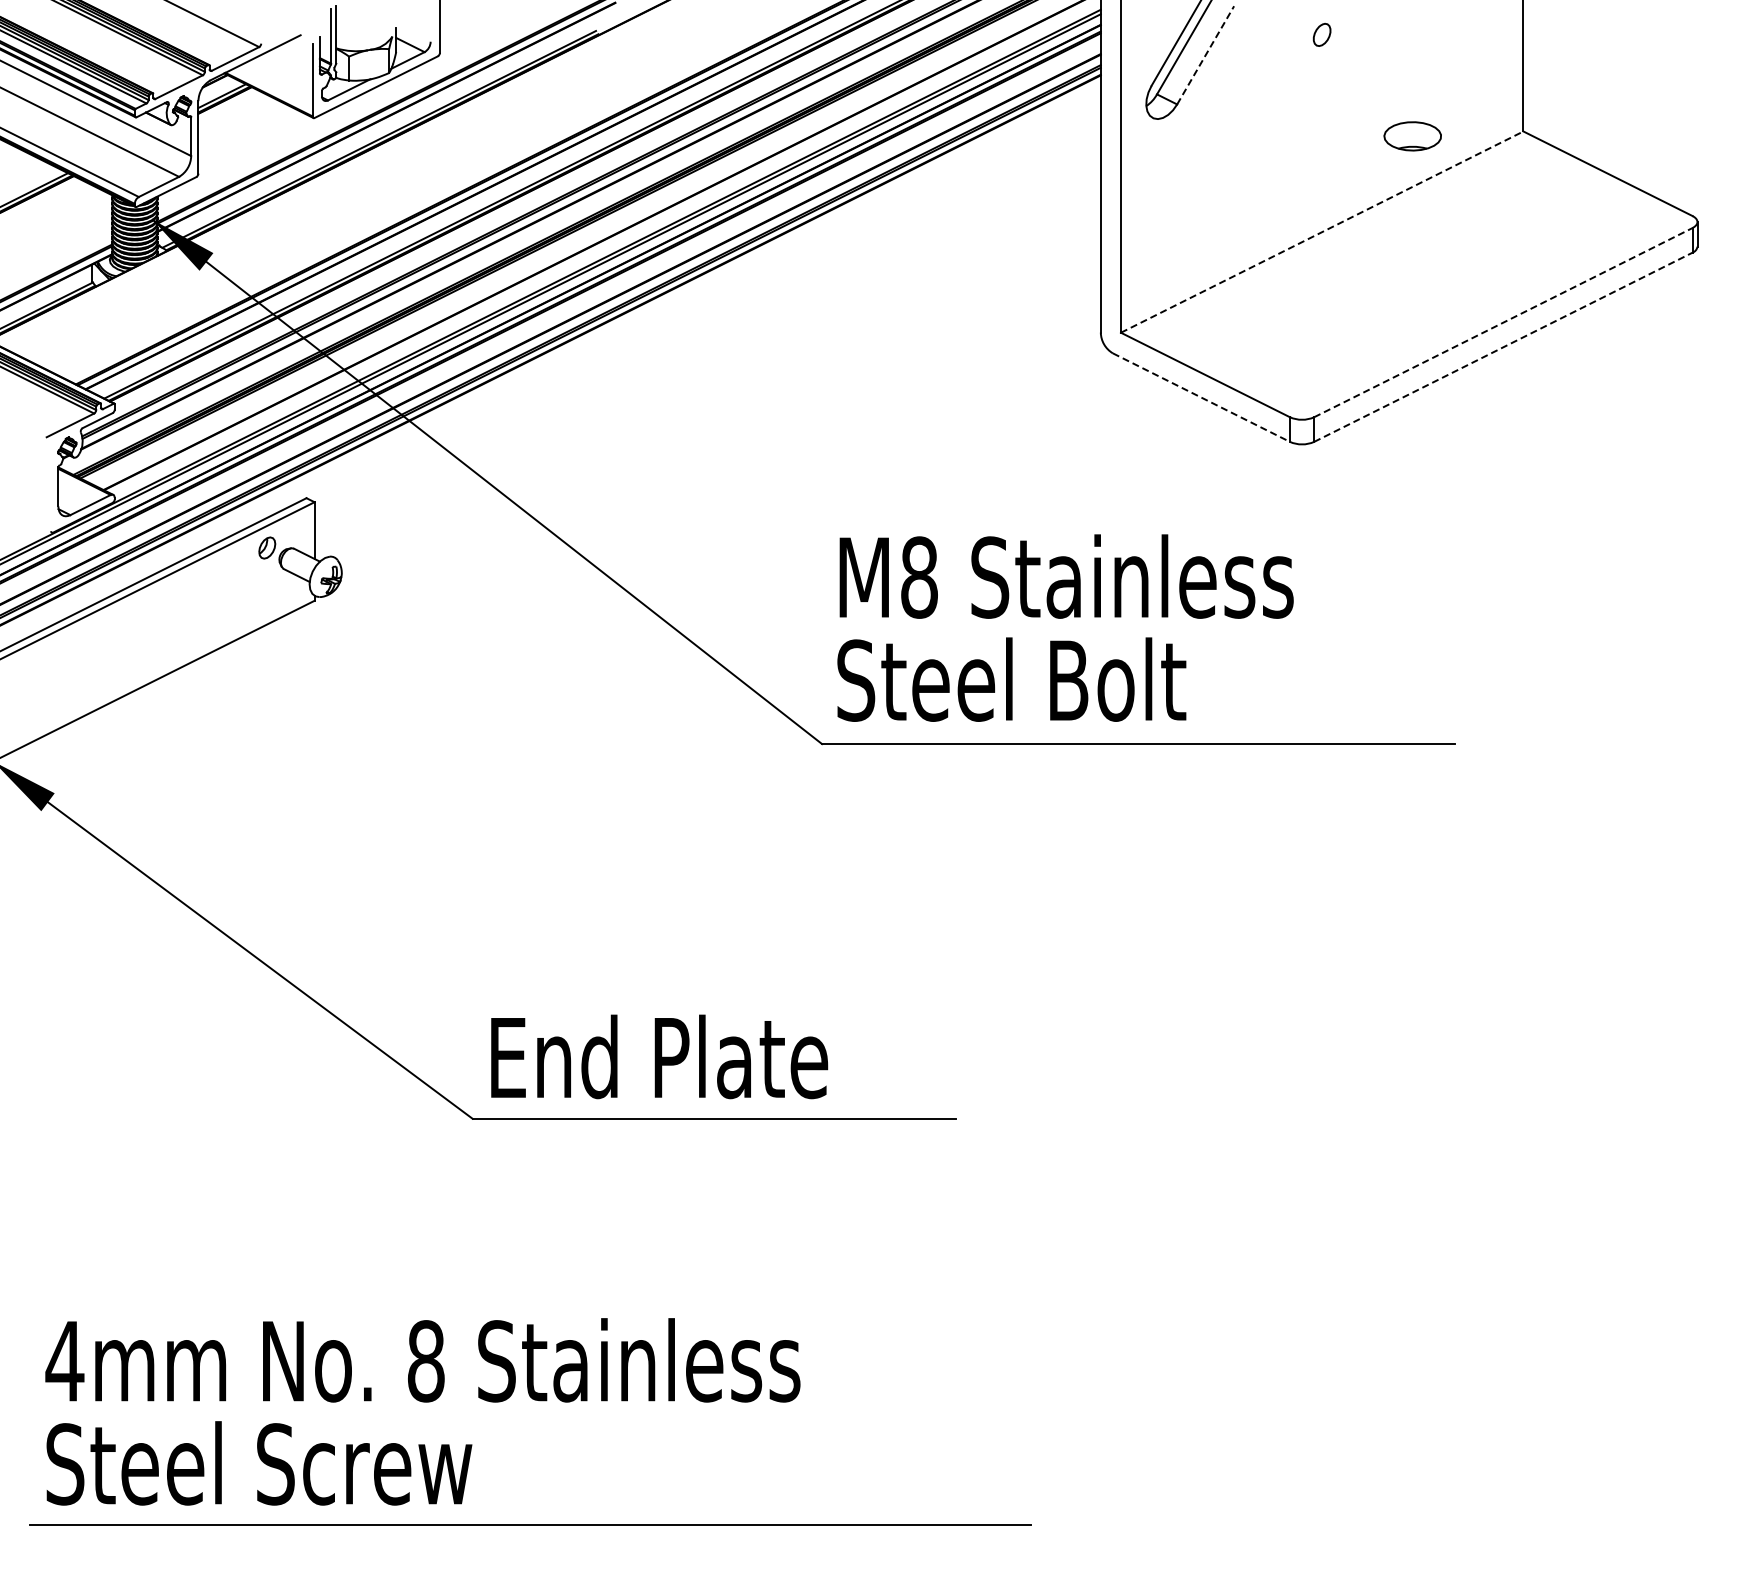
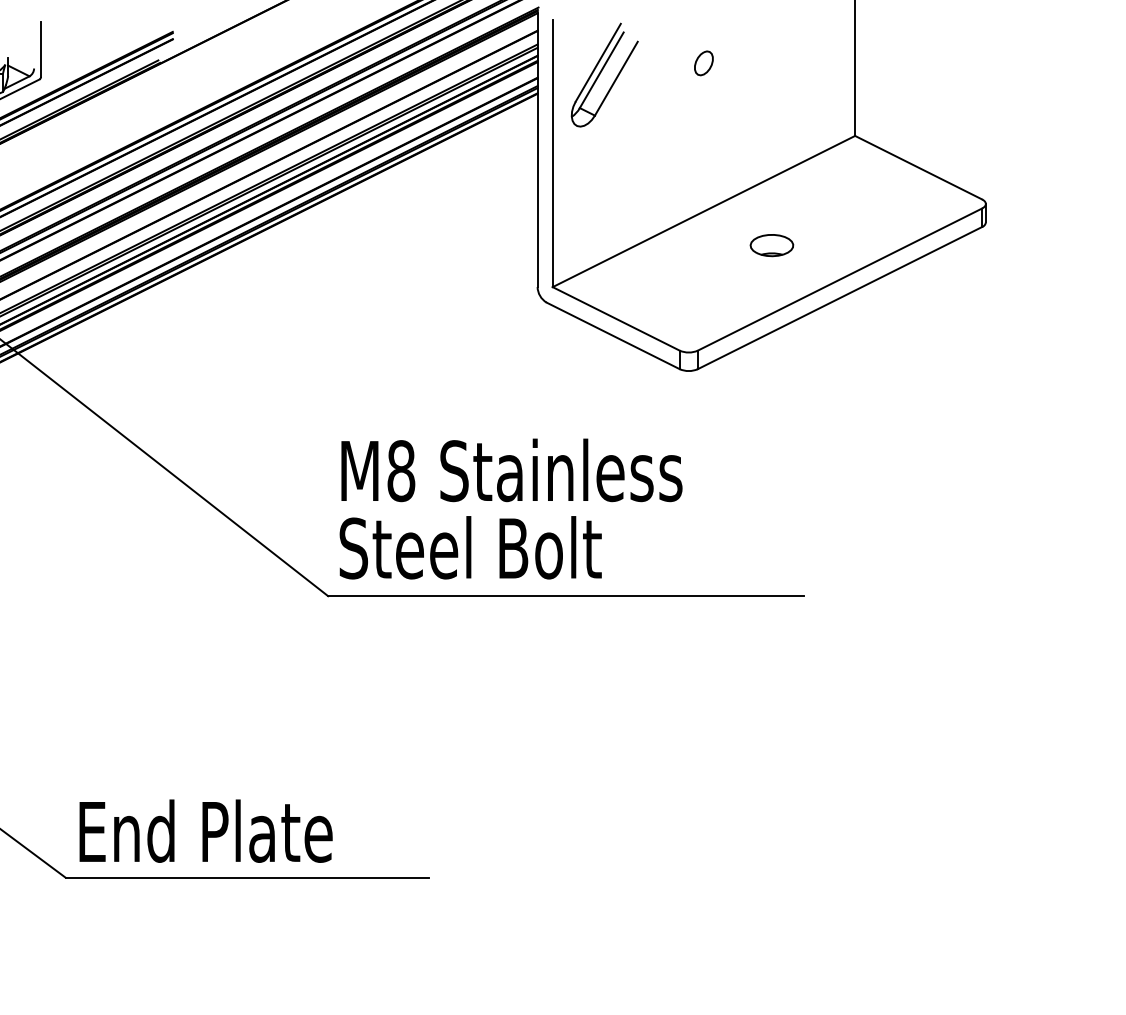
part: (1321, 34) -> (703, 63), size x1.43
line: (1205, 55) -> (616, 78), dashed -> solid
part: (1412, 136) -> (771, 245), moved
line: (1322, 231) -> (704, 211), dashed -> solid
line: (1503, 322) -> (840, 279), dashed -> solid
line: (1503, 347) -> (840, 298), dashed -> solid
line: (1201, 397) -> (613, 335), dashed -> solid

